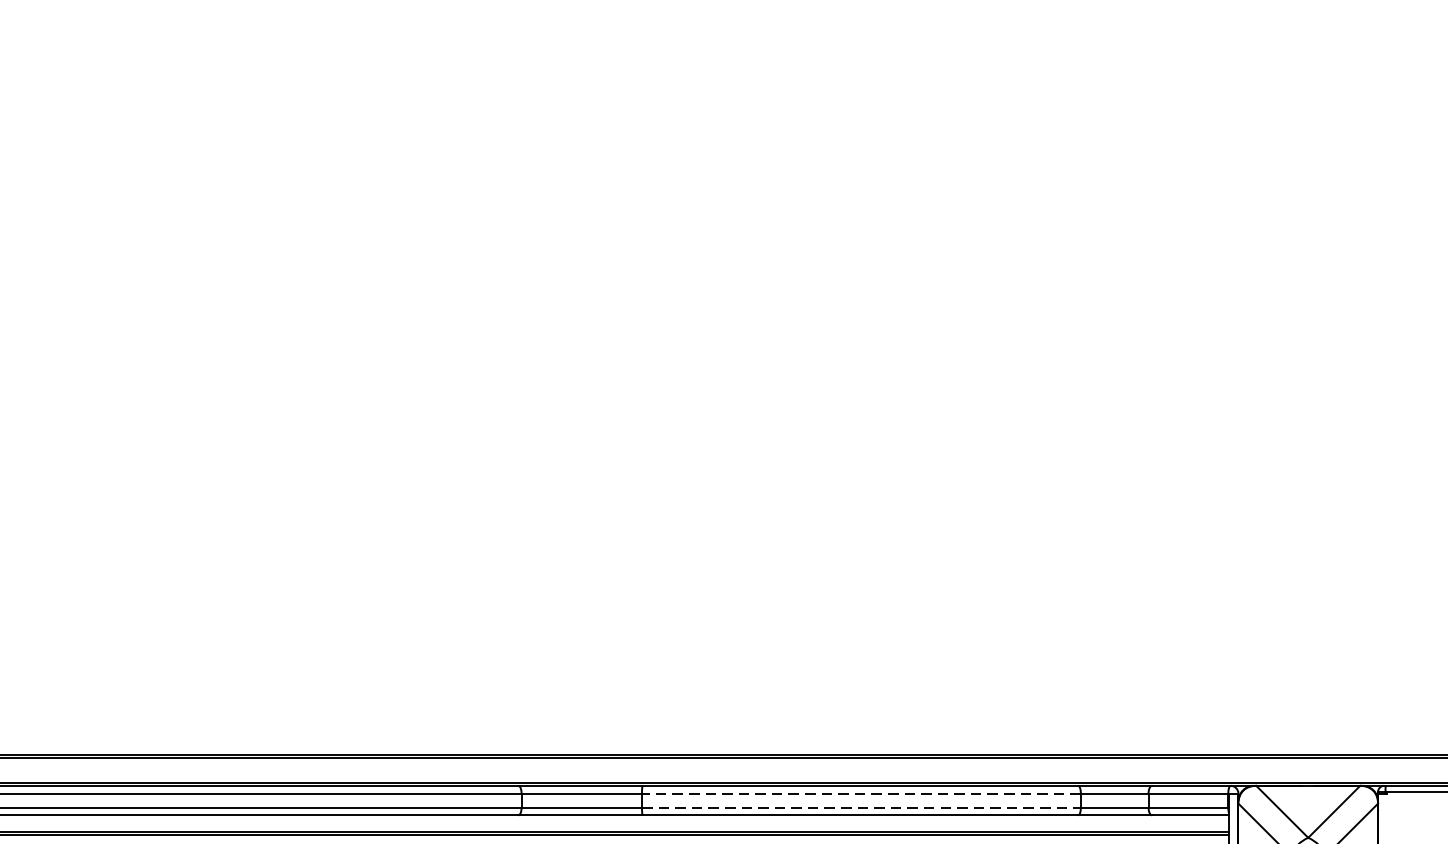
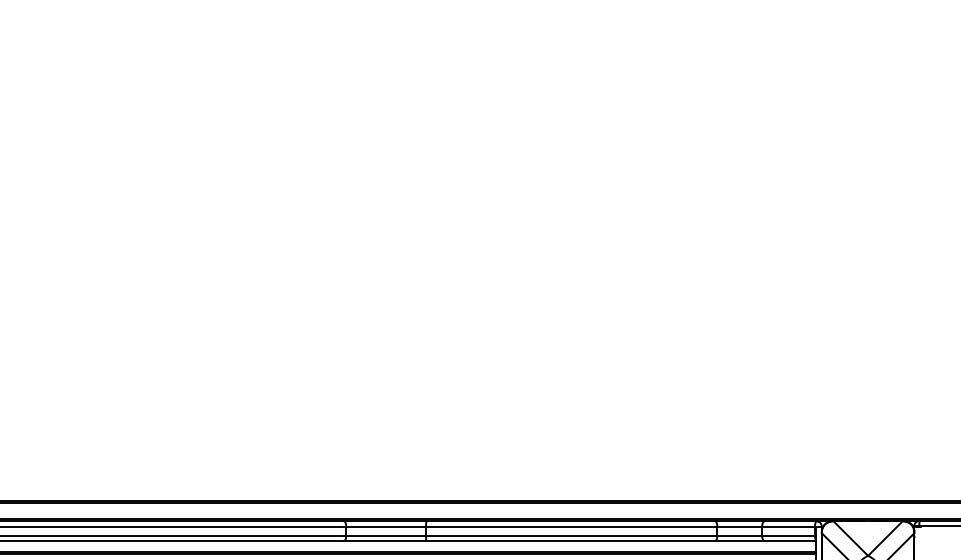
line: (861, 793) -> (571, 526), dashed -> solid
line: (861, 807) -> (571, 535), dashed -> solid

